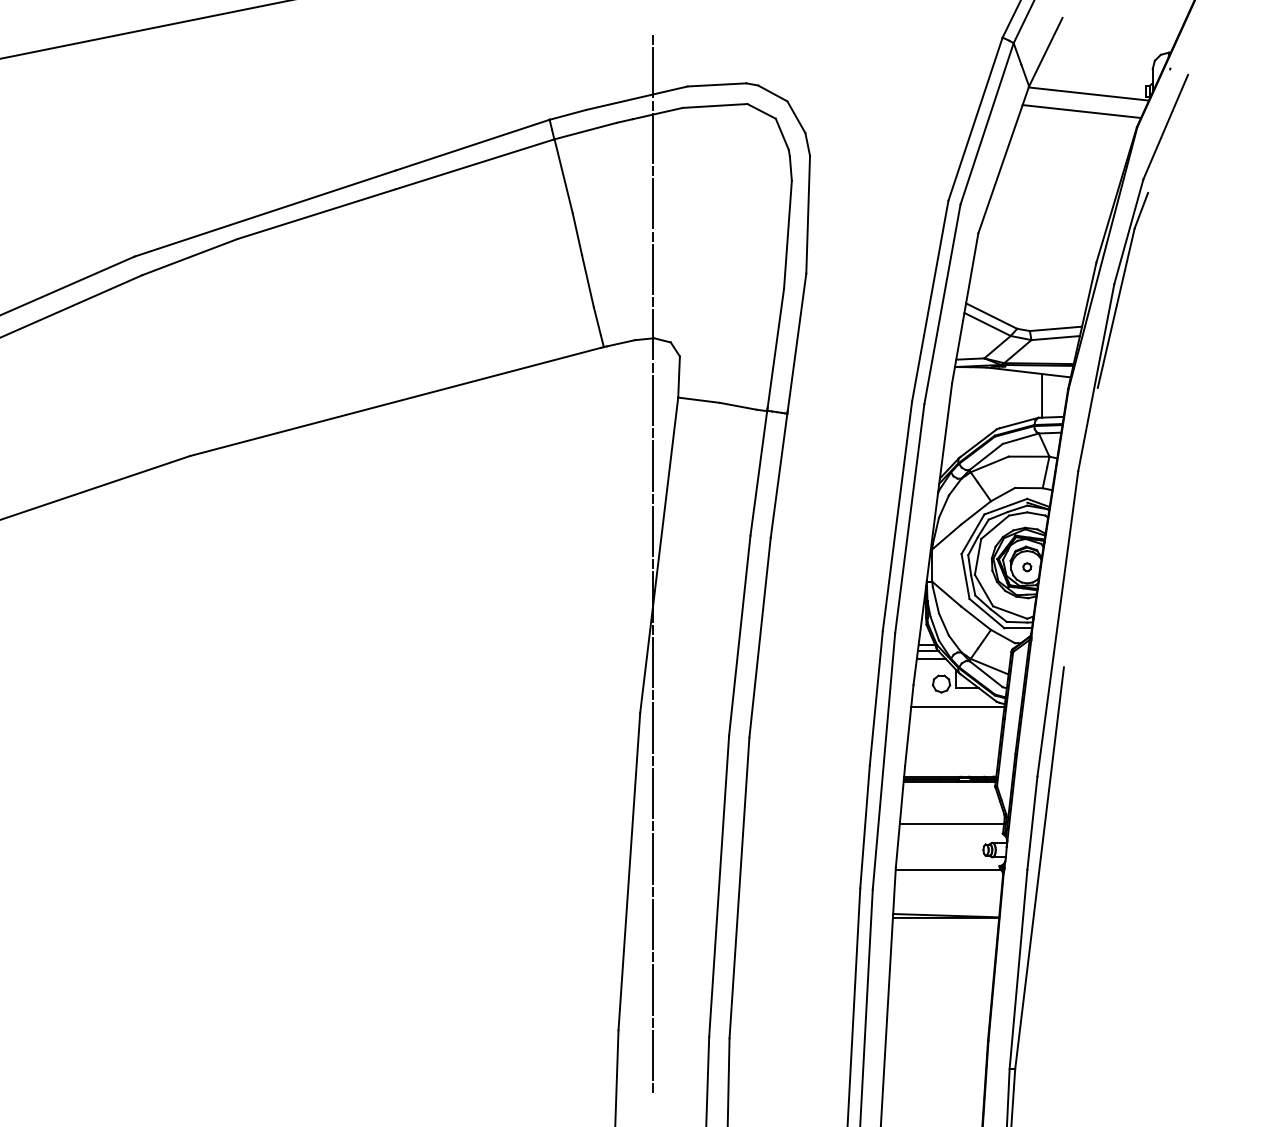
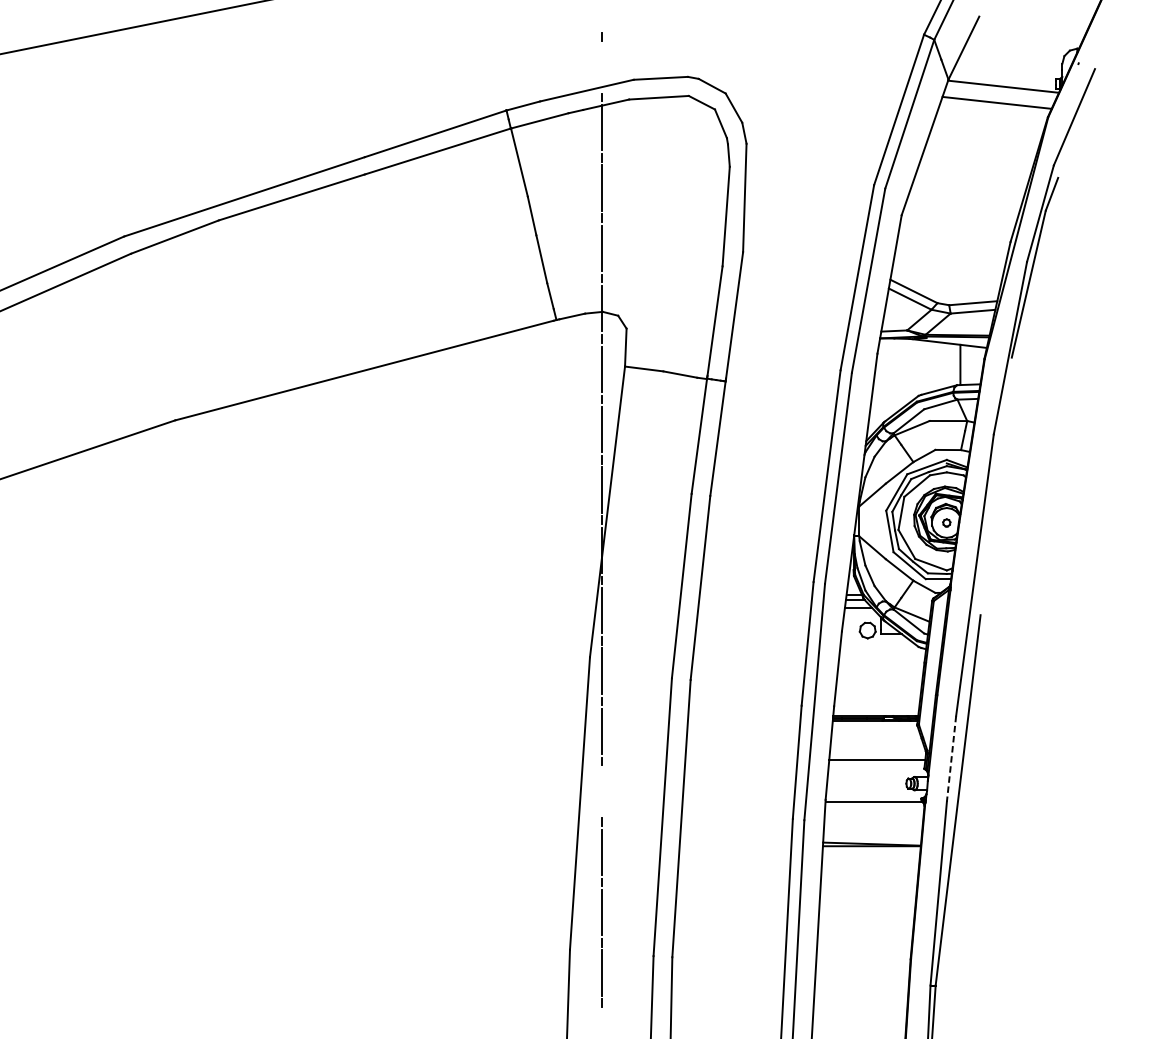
line: (653, 72) -> (602, 66), removed
line: (957, 707) -> (882, 652), removed
line: (1032, 823) -> (951, 759), solid -> dashed
line: (653, 858) -> (602, 791), removed

